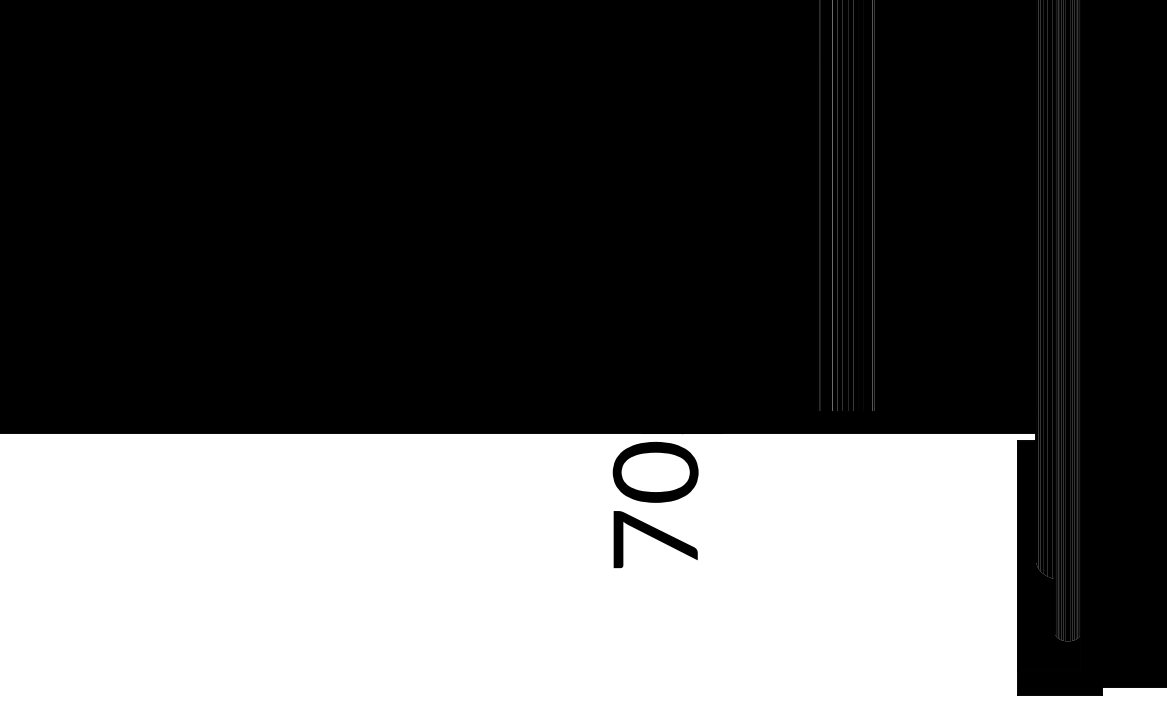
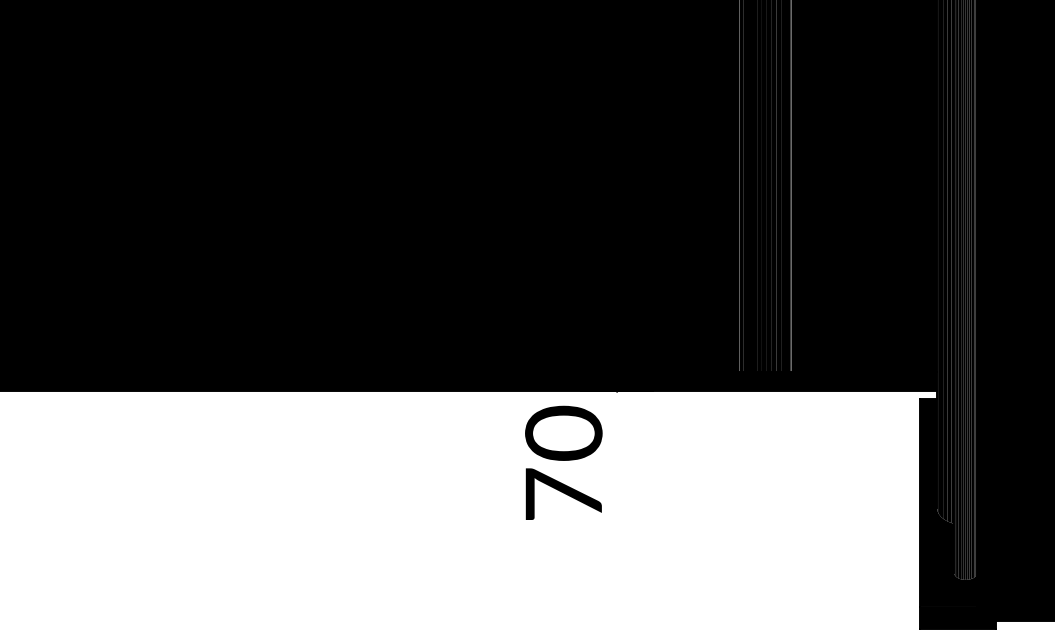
text: (655, 504) -> (563, 462), moved

